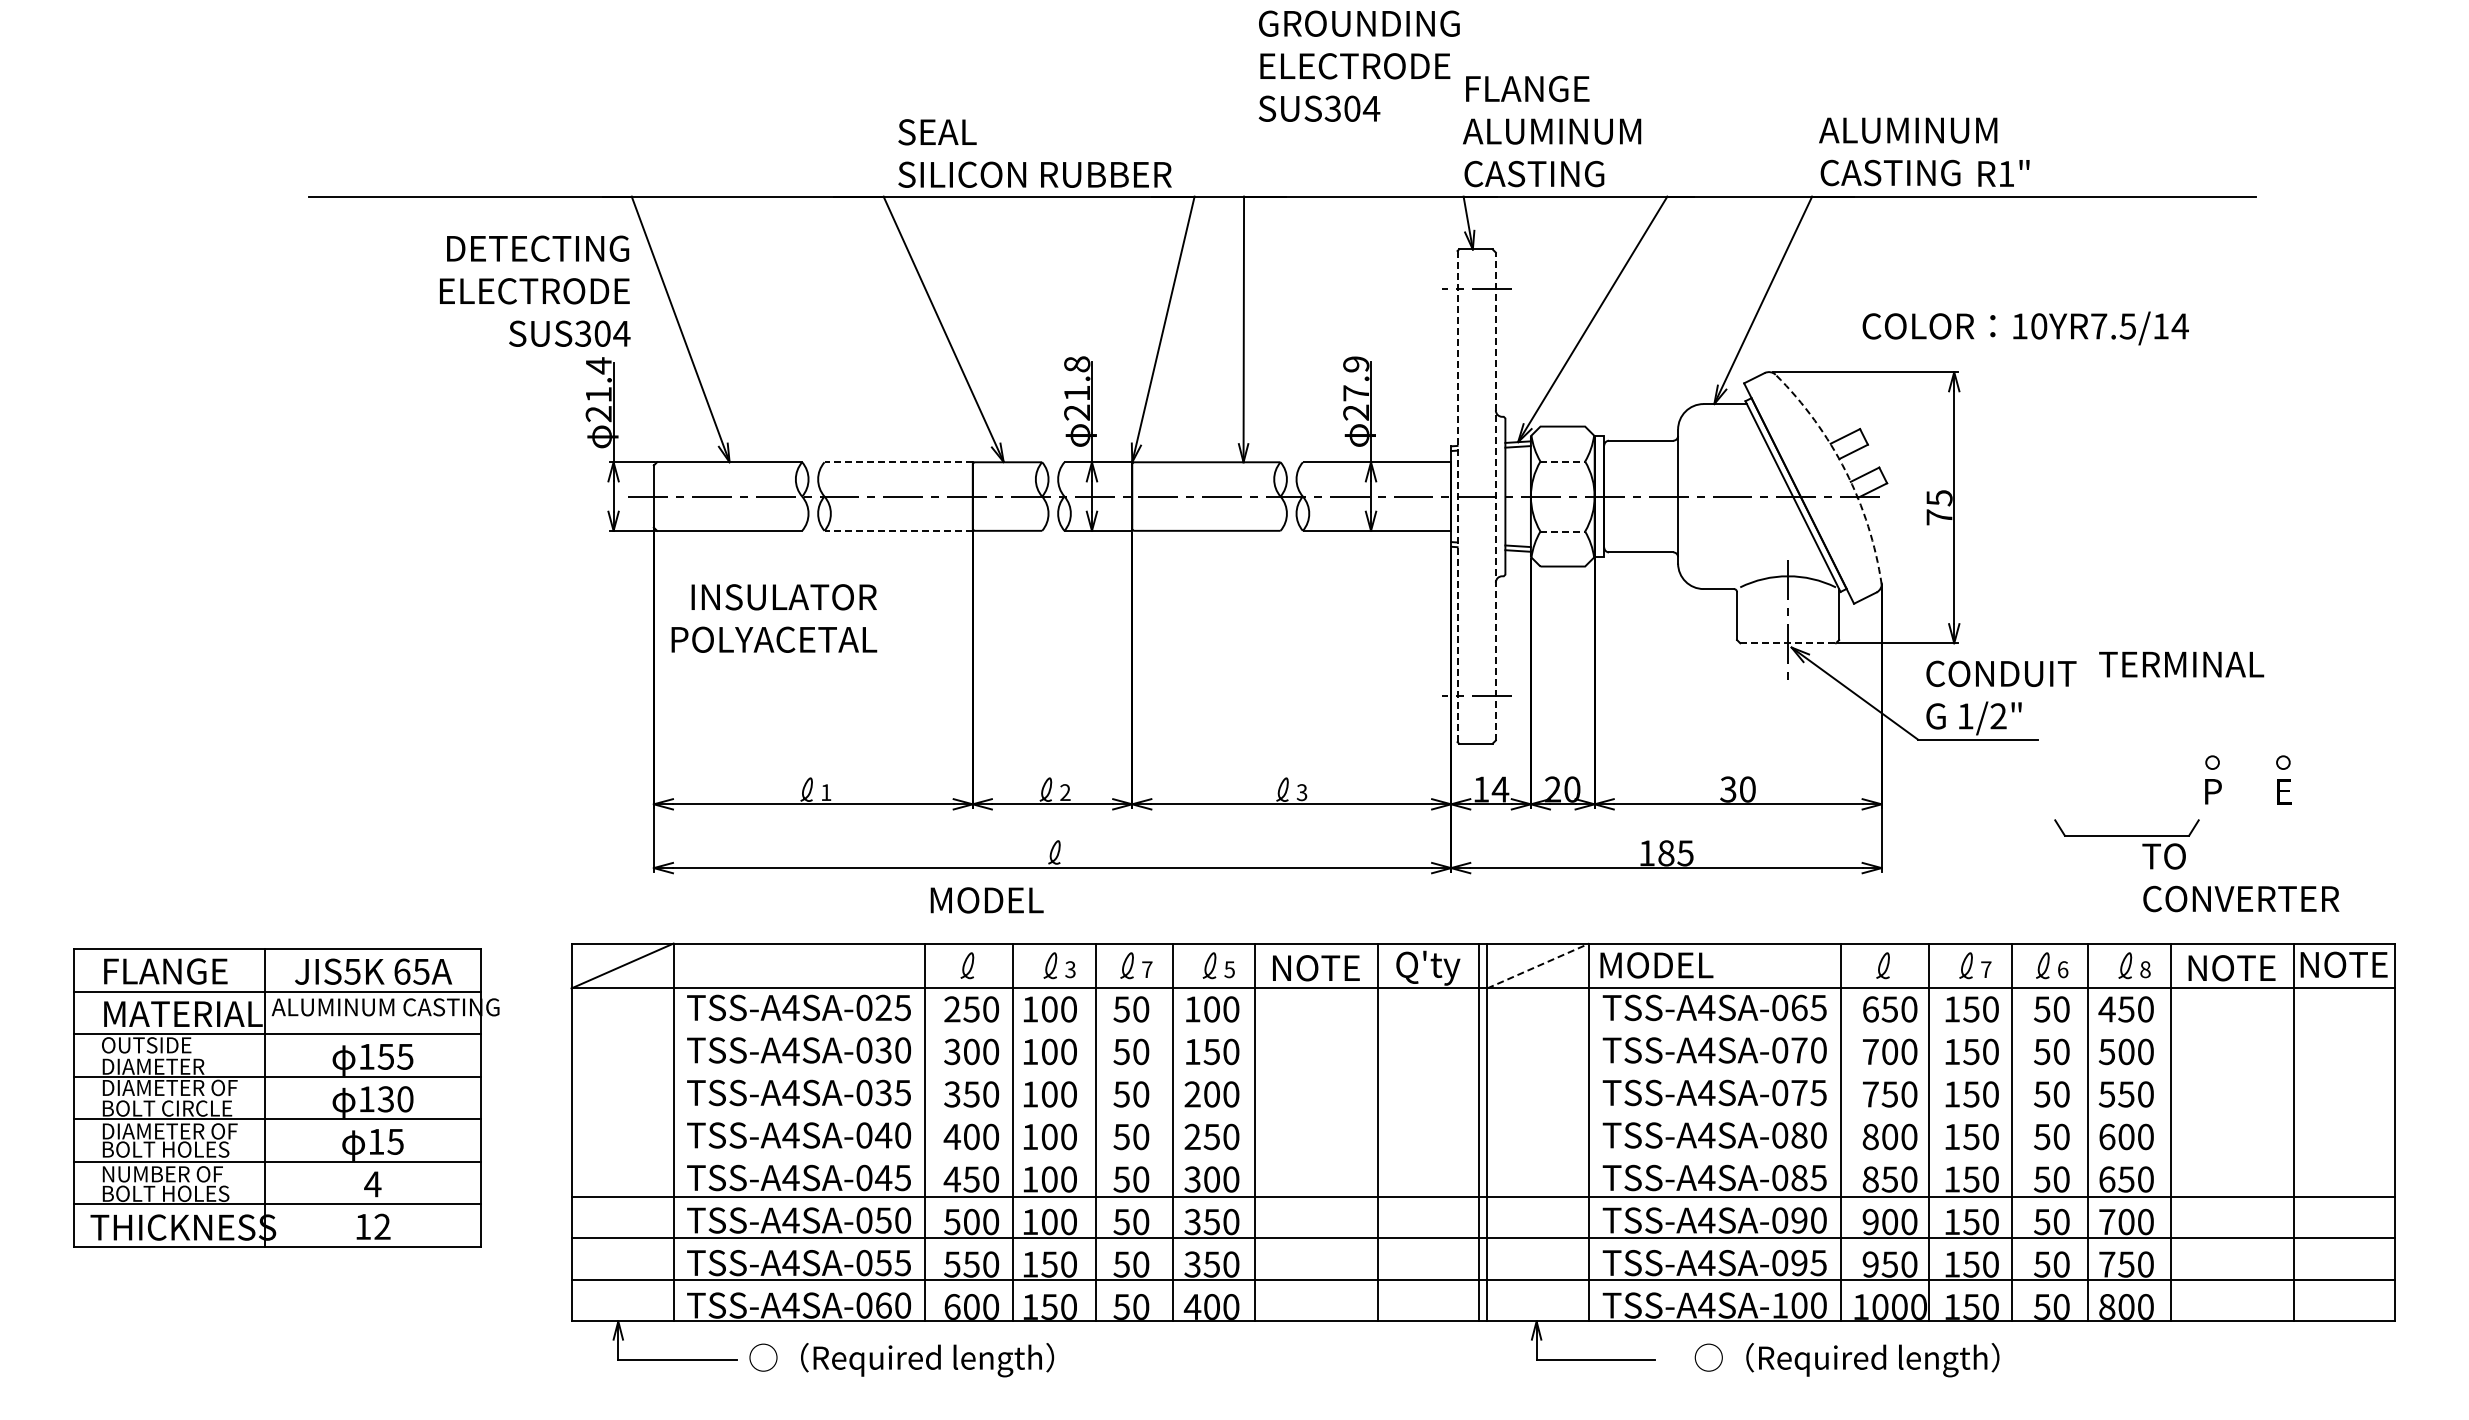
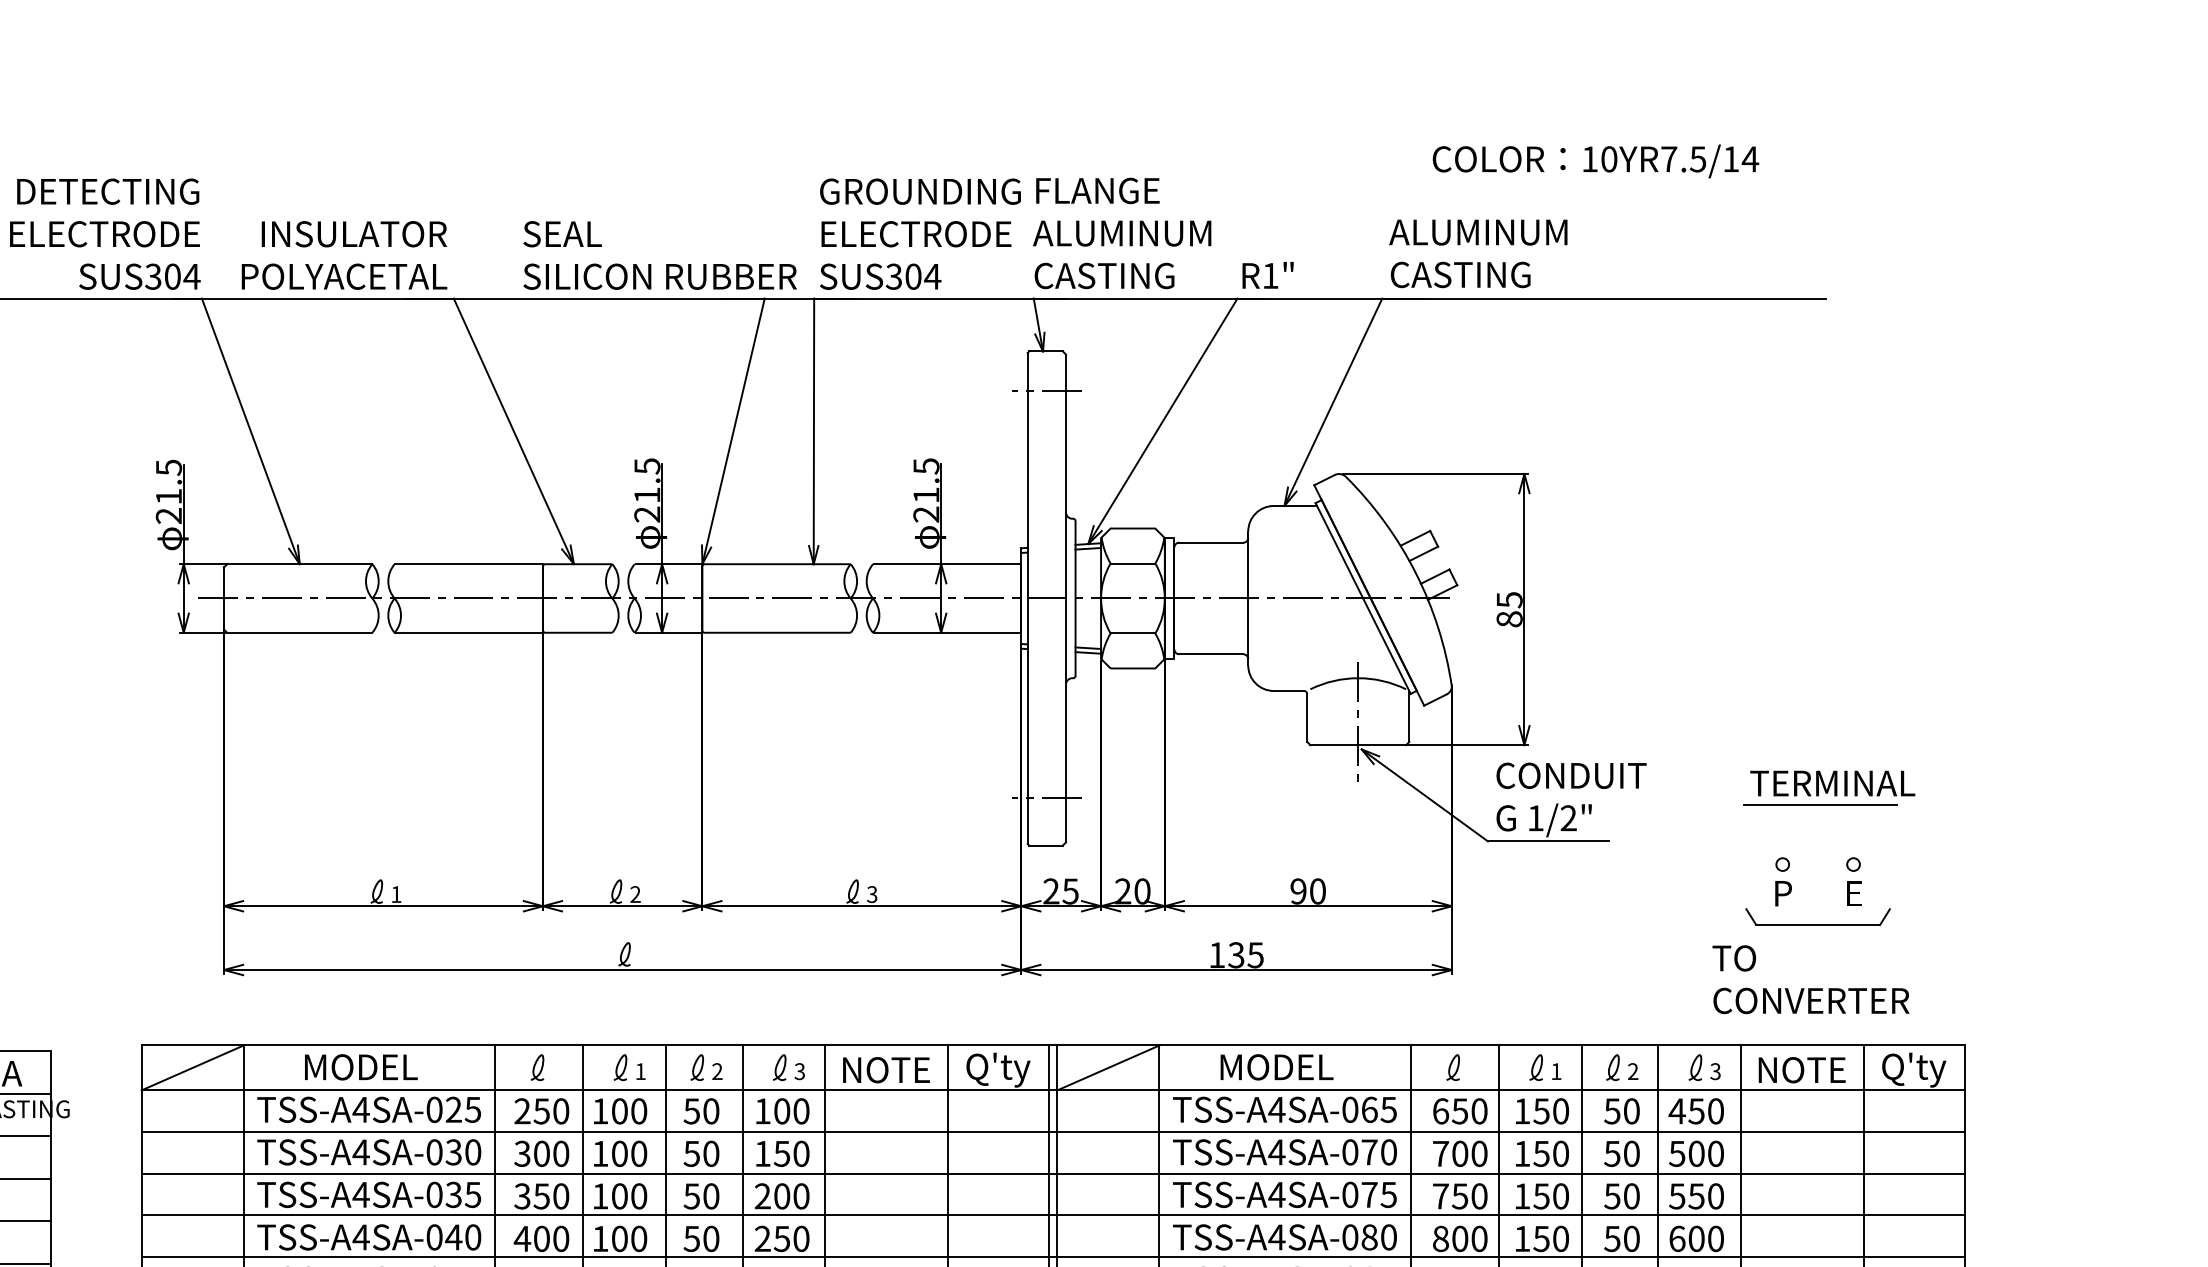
text: (1358, 65) -> (919, 233), moved
text: (1034, 153) -> (659, 255), moved
text: (2003, 173) -> (1267, 275), moved
text: (535, 290) -> (105, 233), moved
text: (2025, 328) -> (1595, 161), moved
text: (1077, 364) -> (647, 466), 21.8 -> 21.5
text: (598, 365) -> (168, 467), 21.4 -> 21.5
text: (1356, 378) -> (926, 480), 27.9 -> 21.5
line: (1563, 461) -> (1133, 563), dashed -> solid
line: (898, 462) -> (468, 564), dashed -> solid
arc: (1845, 471) -> (1415, 573), dashed -> solid
line: (1457, 496) -> (1027, 598), dashed -> solid
line: (1495, 496) -> (1065, 598), dashed -> solid
text: (1939, 517) -> (1509, 619), 75 -> 85
line: (898, 530) -> (468, 632), dashed -> solid
line: (1563, 531) -> (1133, 633), dashed -> solid
text: (774, 618) -> (344, 255), moved
line: (1788, 643) -> (1358, 745), dashed -> solid
text: (2181, 664) -> (1832, 783), moved
line: (2250, 702) -> (1820, 804), added
text: (1491, 789) -> (1061, 891), 14 -> 25
text: (1728, 789) -> (1298, 891), 30 -> 90
part: (2126, 835) -> (1817, 924), moved
text: (1666, 853) -> (1236, 955), 185 -> 135
text: (986, 900) -> (360, 1067), moved
line: (1538, 965) -> (1108, 1067), dashed -> solid
text: (1656, 965) -> (1276, 1067), moved
text: (2343, 967) -> (1913, 1069), NOTE -> Q'ty
text: (1070, 969) -> (640, 1071), 3 -> 1
text: (1147, 969) -> (717, 1071), 7 -> 2
text: (1229, 969) -> (799, 1071), 5 -> 3
text: (1986, 969) -> (1556, 1071), 7 -> 1
text: (2062, 969) -> (1632, 1071), 6 -> 2
text: (2145, 969) -> (1715, 1071), 8 -> 3
line: (1482, 1030) -> (1052, 1132), added
line: (1482, 1071) -> (1052, 1173), added
line: (1482, 1113) -> (1052, 1215), added
line: (1482, 1154) -> (1052, 1256), added

